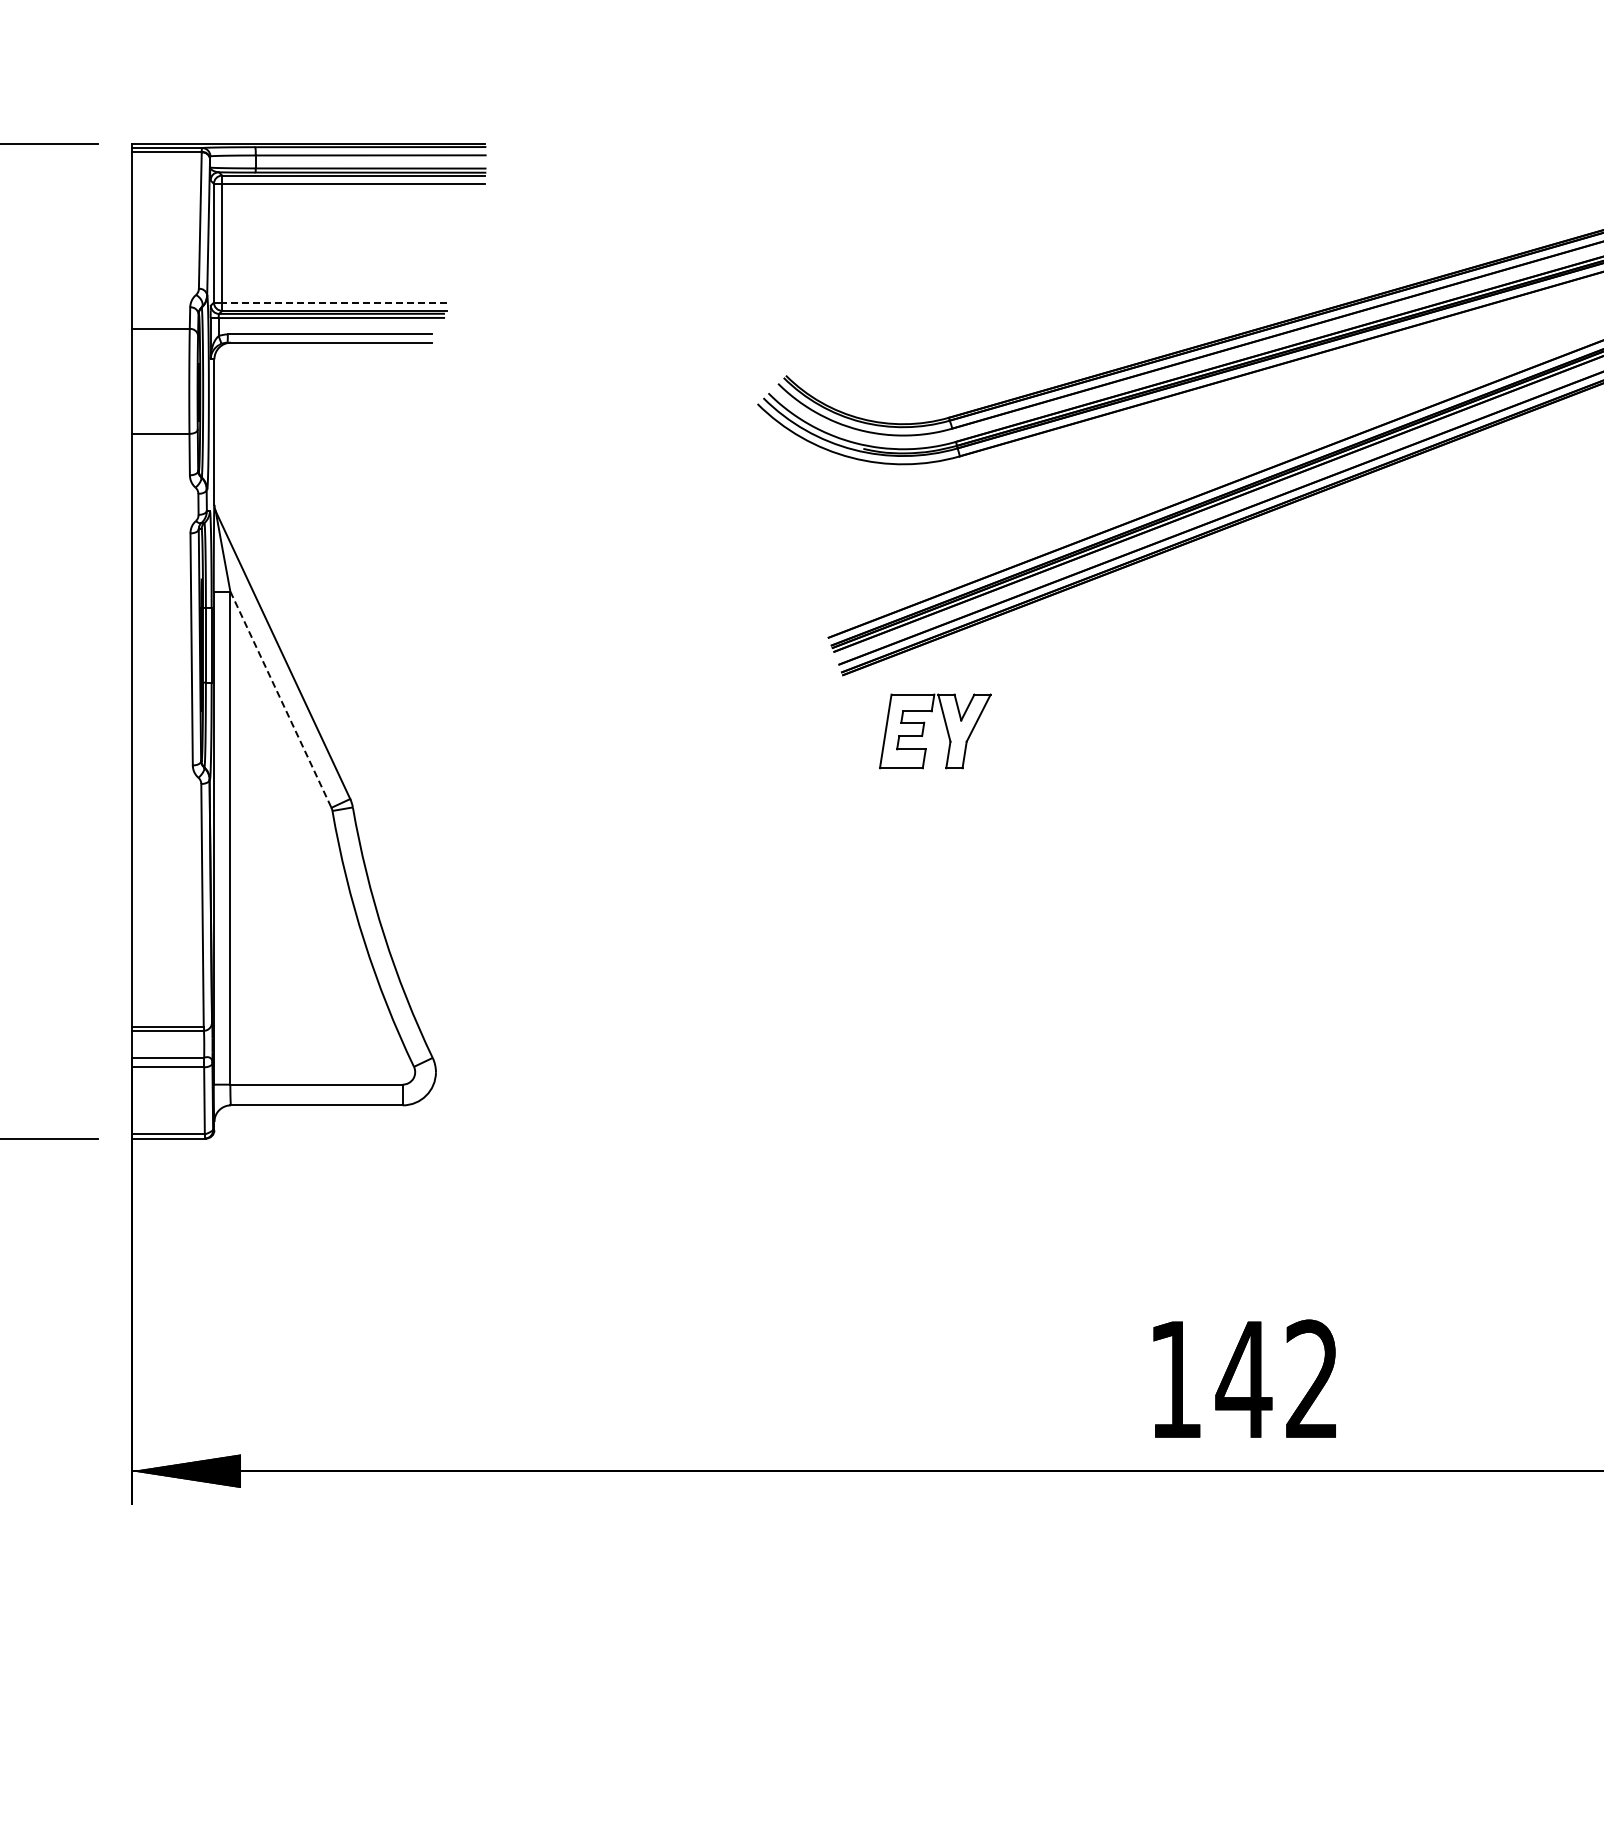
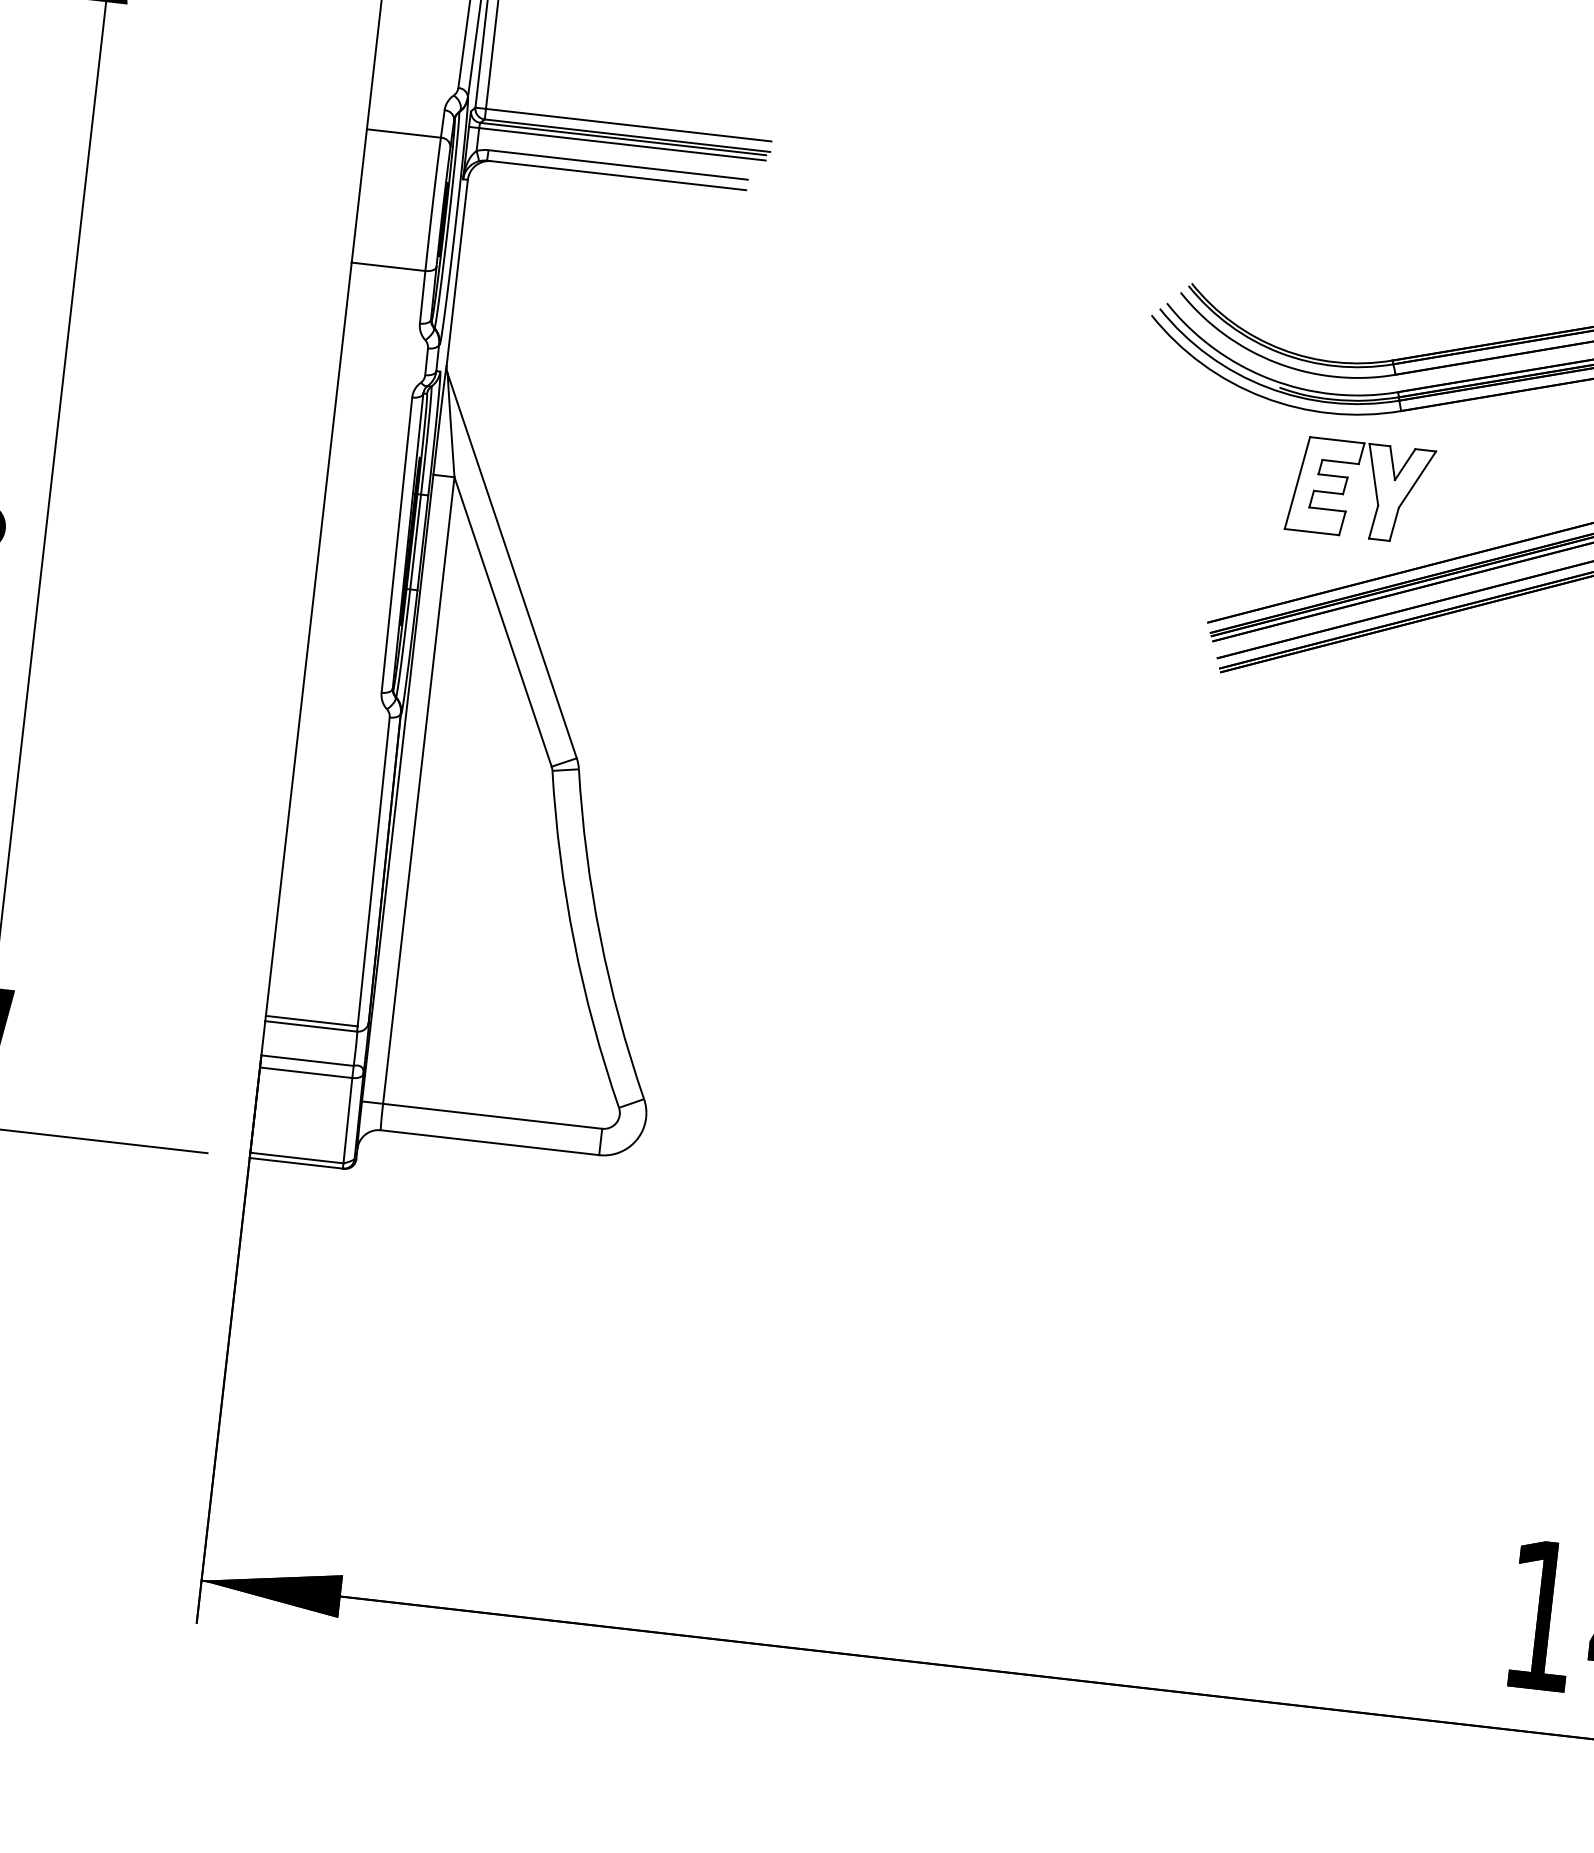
line: (334, 302) -> (628, 125), dashed -> solid
line: (281, 700) -> (503, 623), dashed -> solid
part: (945, 727) -> (1373, 486), moved

